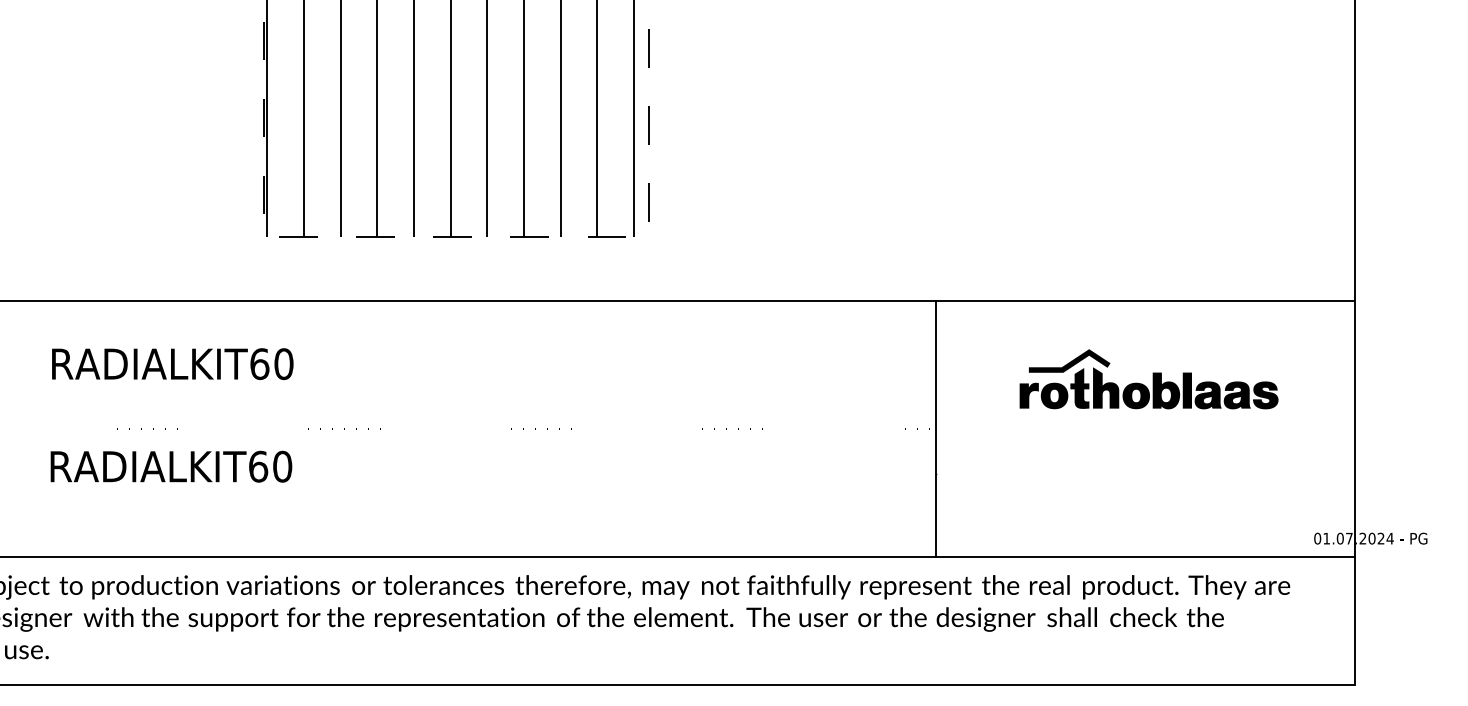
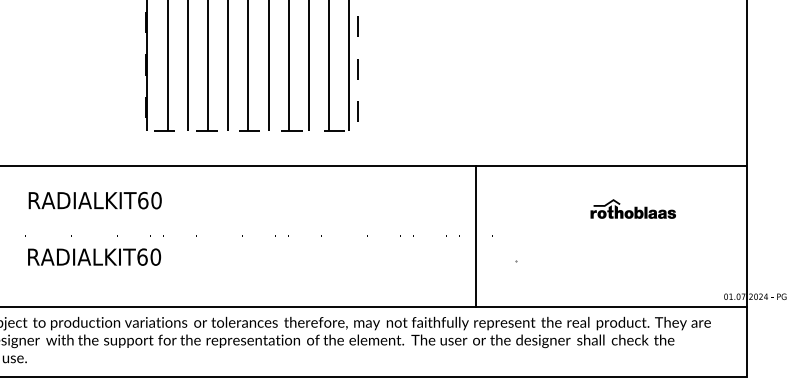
part: (1149, 378) -> (633, 208), size x0.6
line: (935, 427) -> (475, 235), moved

